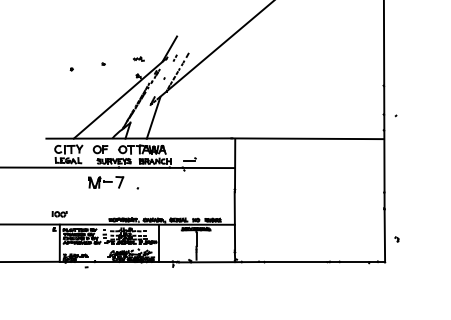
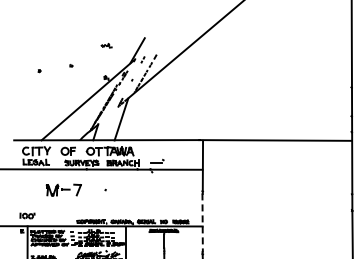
part: (138, 58) -> (106, 45), moved
part: (106, 182) -> (64, 190), moved
line: (234, 221) -> (202, 223), solid -> dashed

